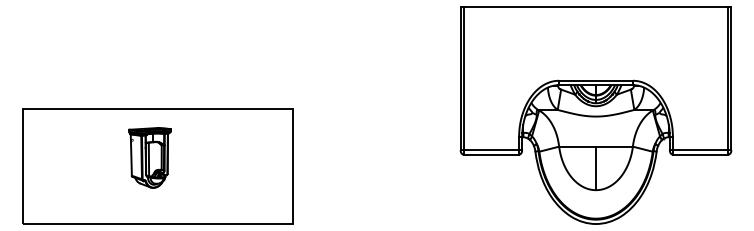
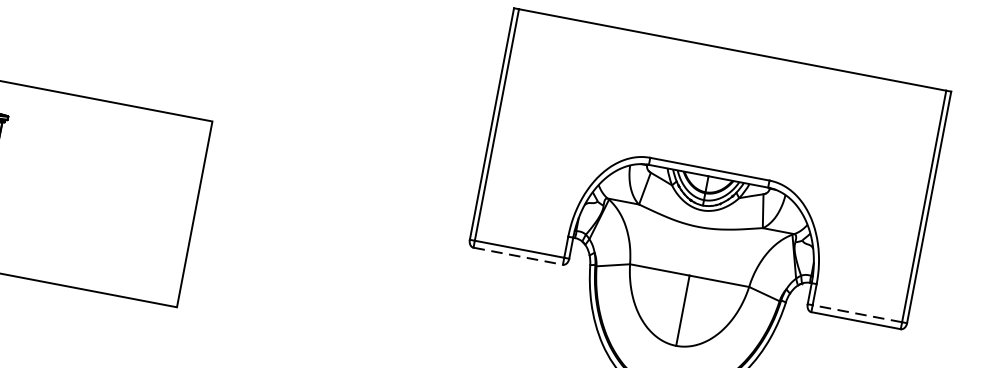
line: (700, 150) -> (857, 313), solid -> dashed
line: (491, 154) -> (518, 256), solid -> dashed

